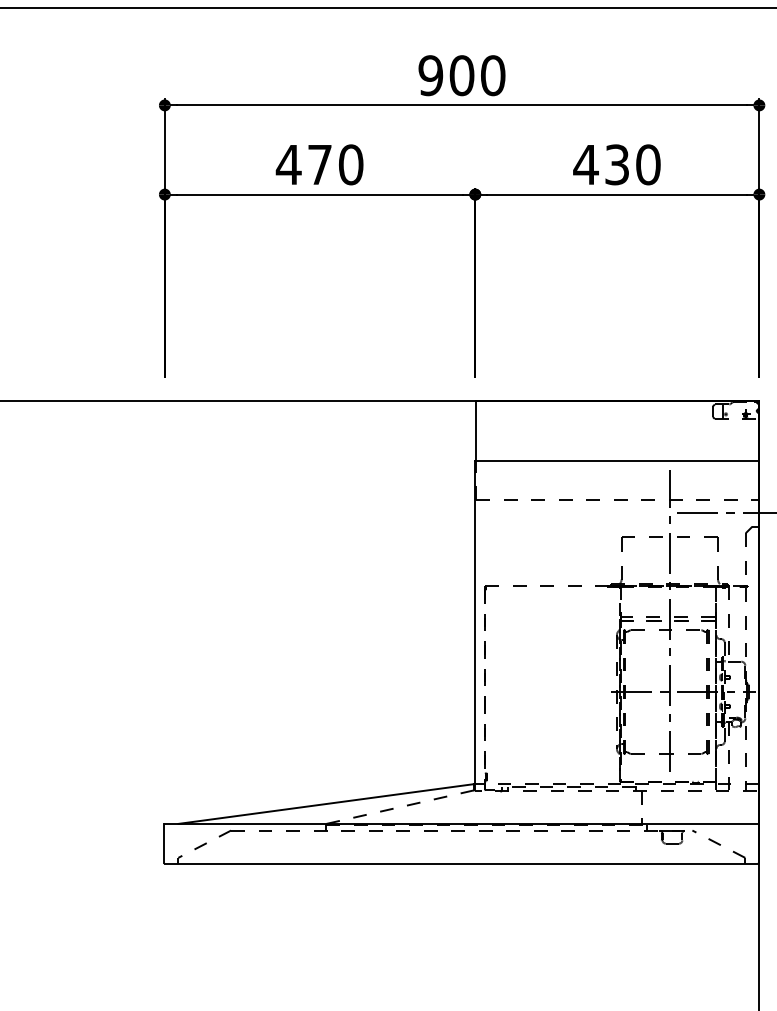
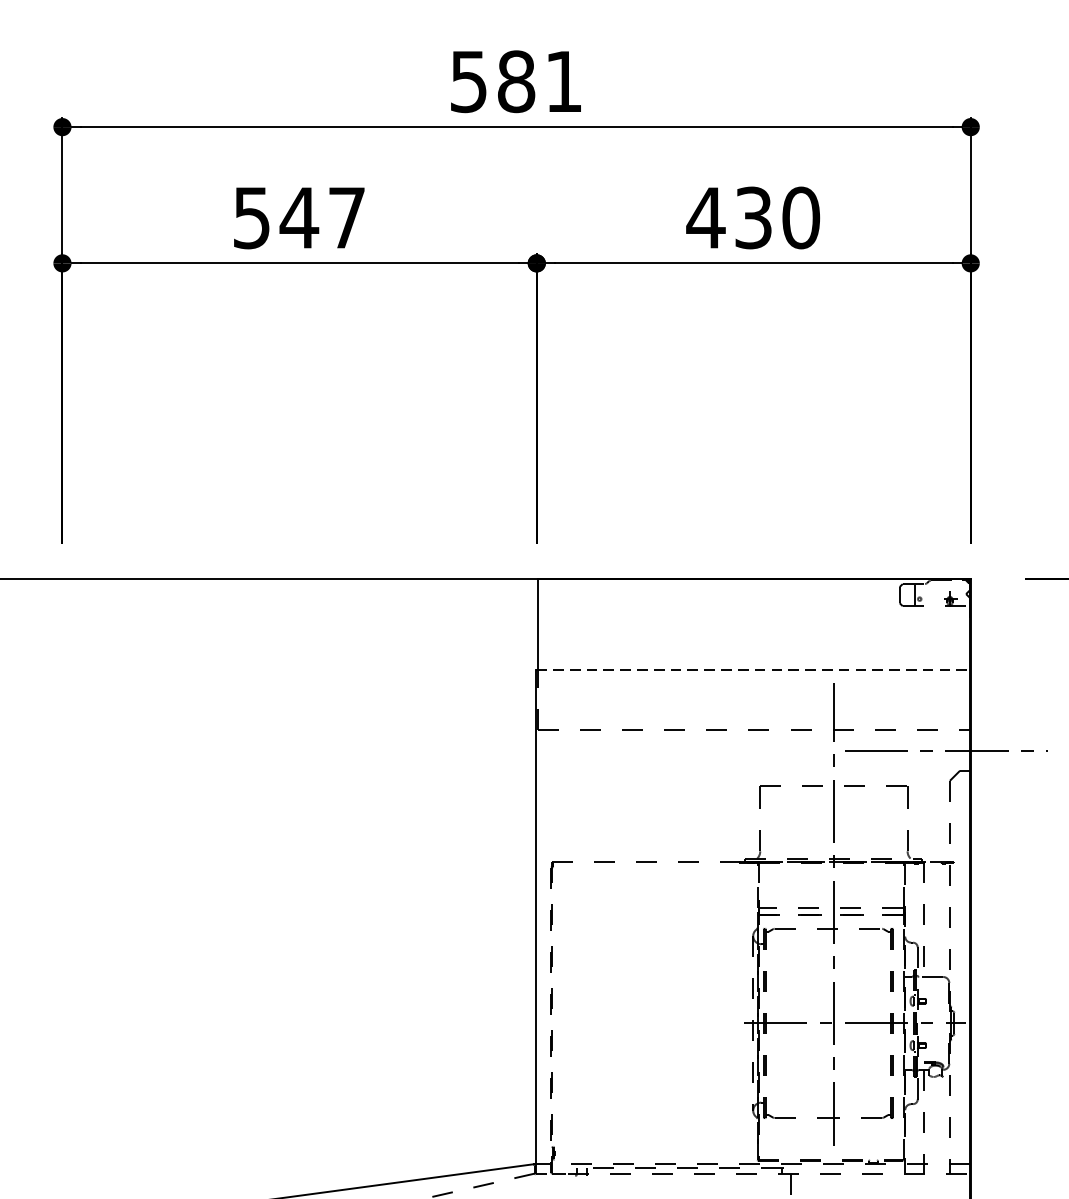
text: (461, 75) -> (515, 81), 900 -> 581
text: (319, 164) -> (298, 217), 470 -> 547
line: (617, 460) -> (753, 669), solid -> dashed

